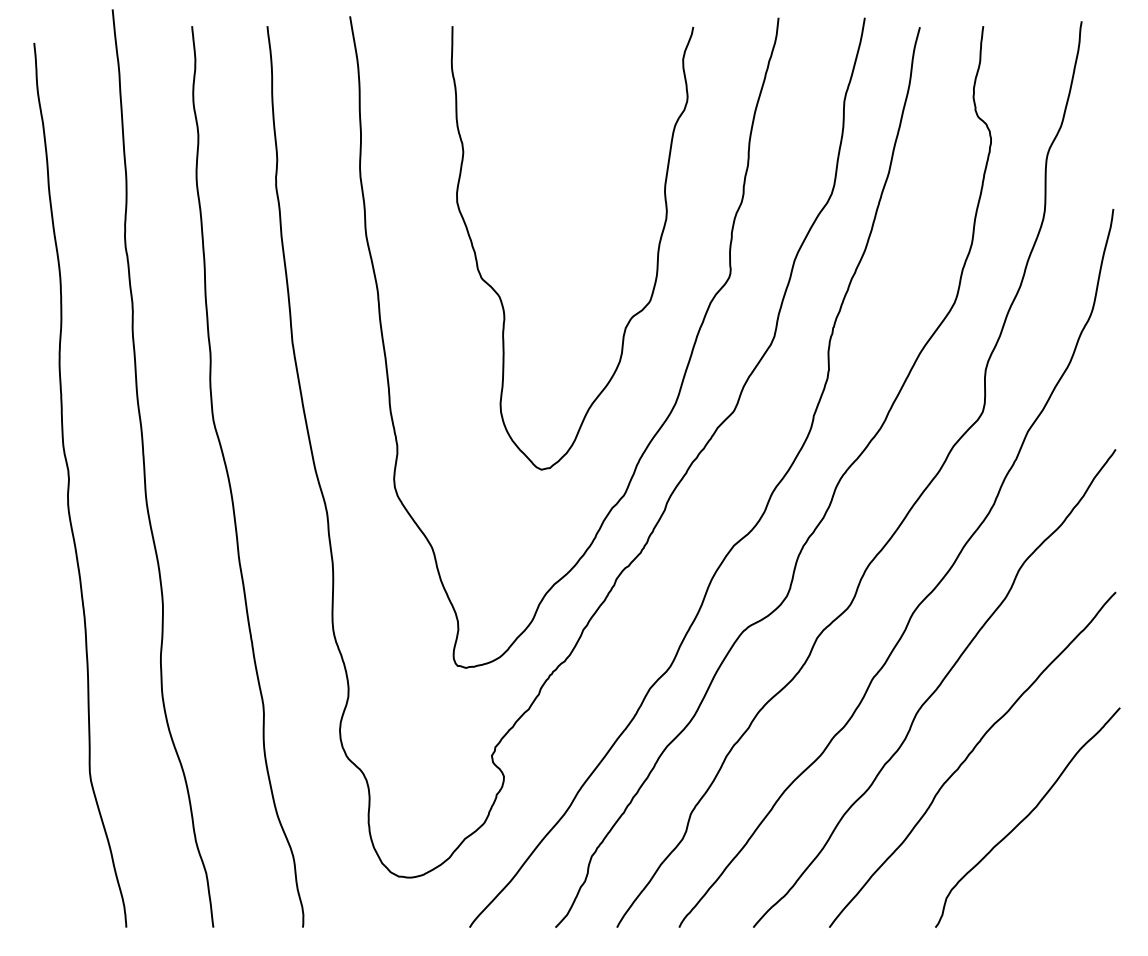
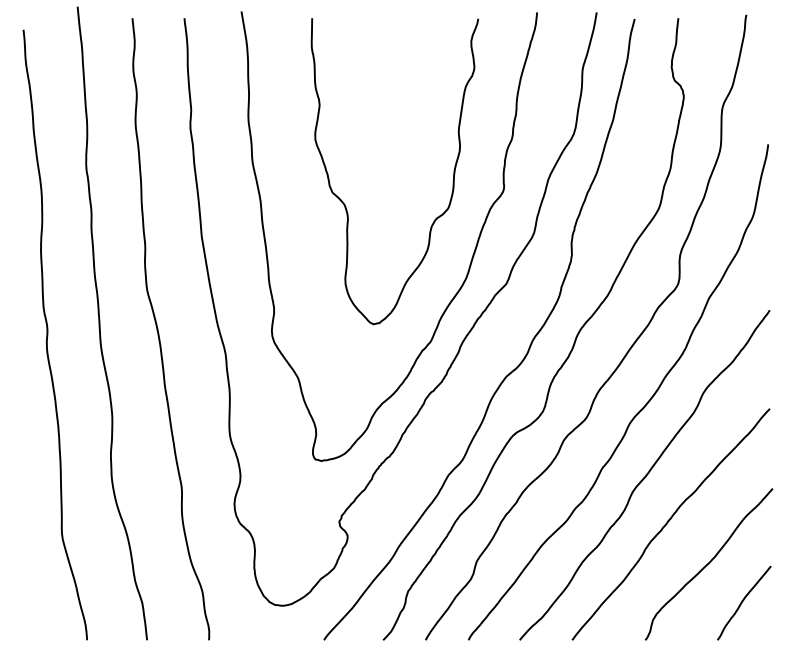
curve: (1077, 871) -> (743, 601), added

